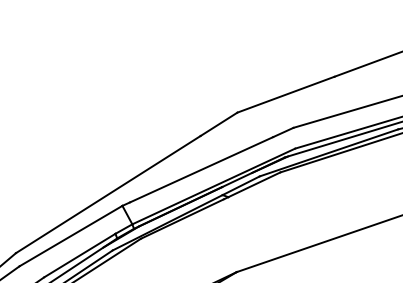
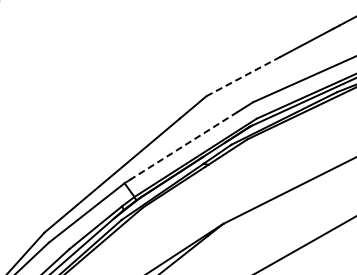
line: (286, 94) -> (243, 76), solid -> dashed
line: (202, 169) -> (184, 145), solid -> dashed

